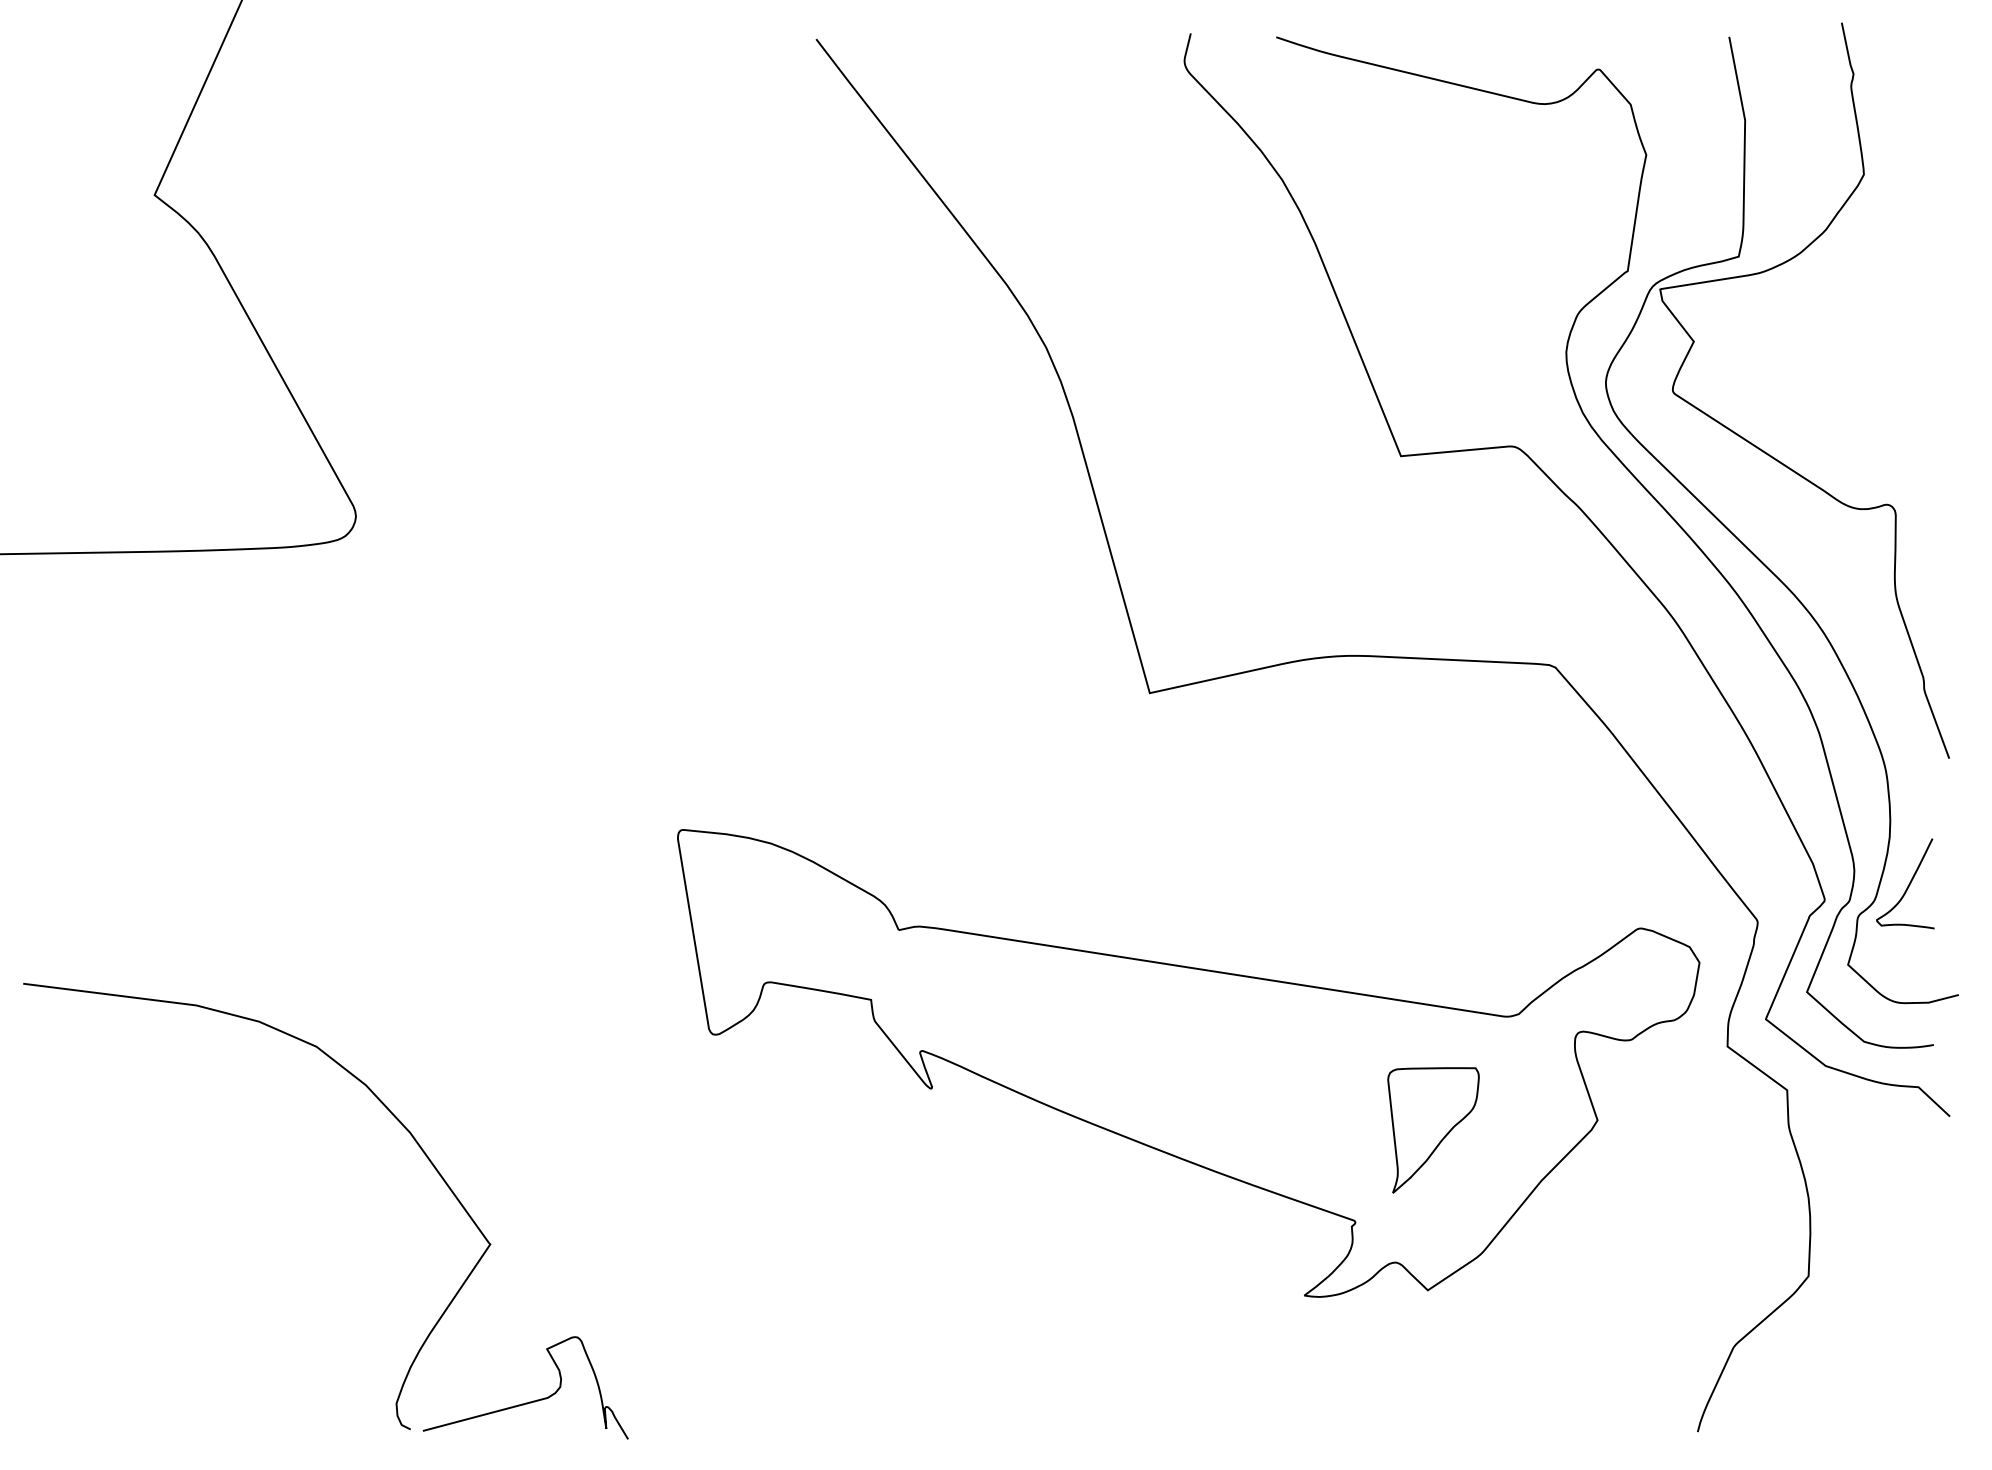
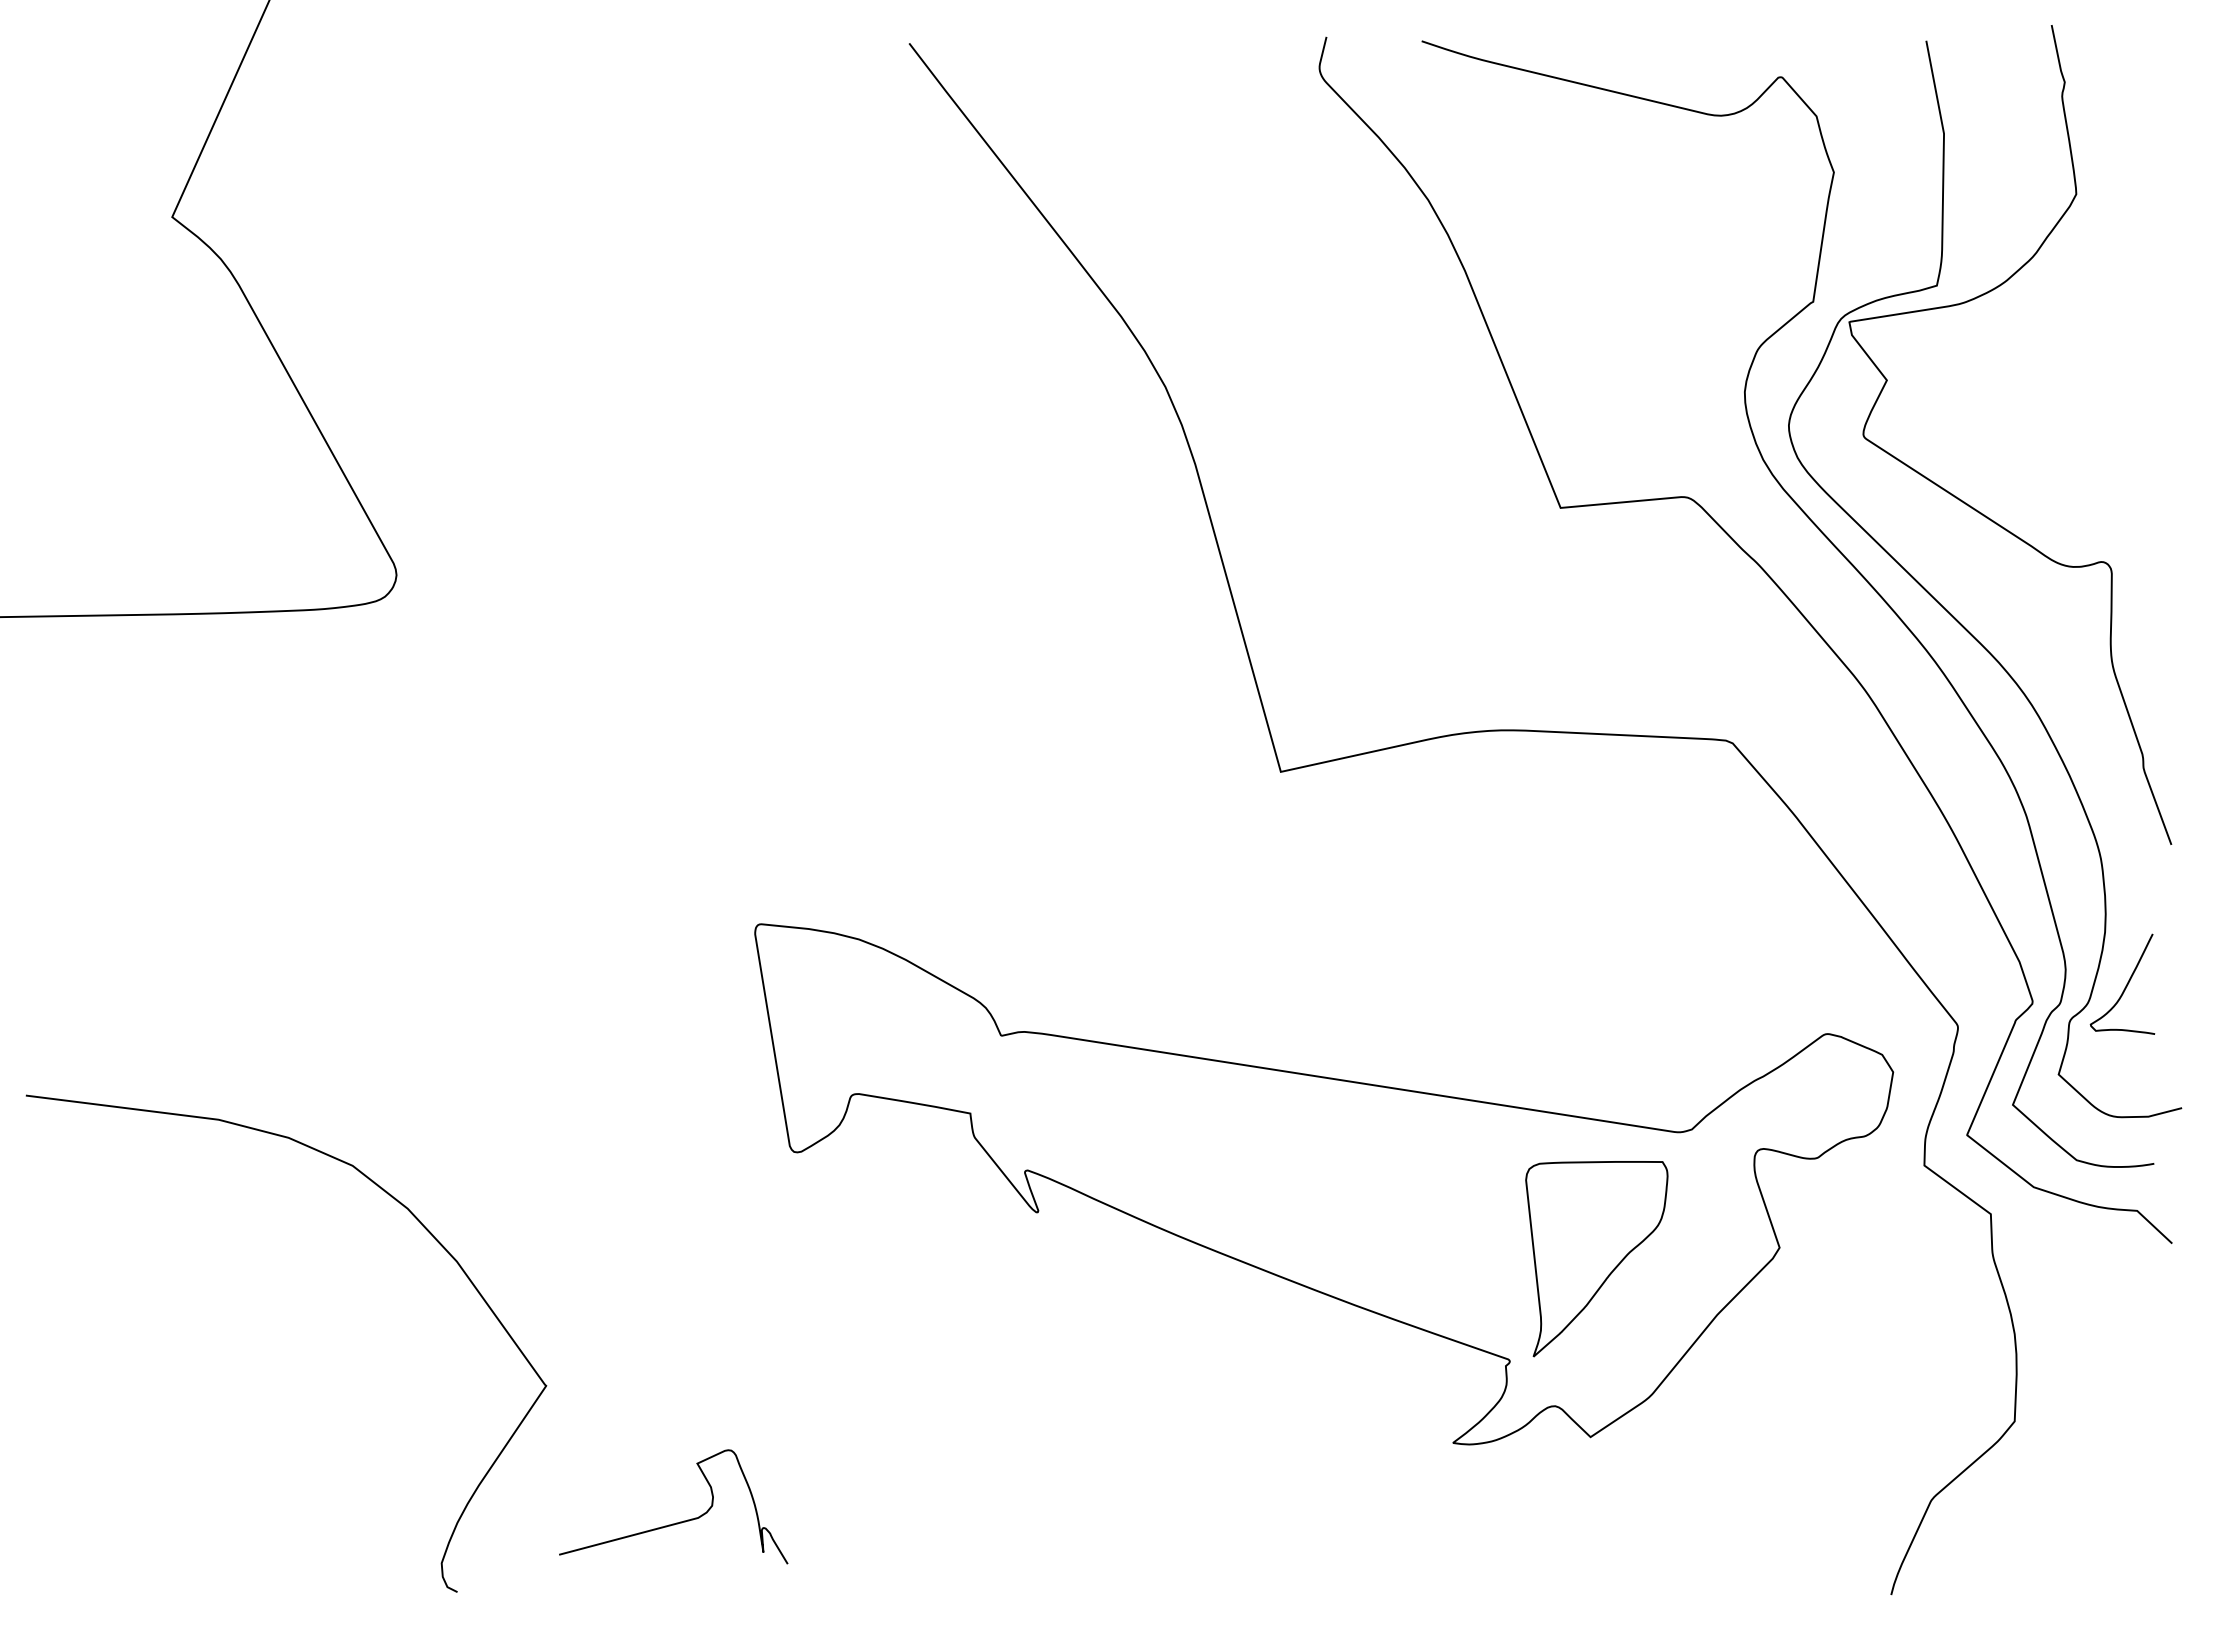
part: (1433, 1129) -> (1596, 1258), size x1.4
curve: (528, 1401) -> (676, 1522), moved

